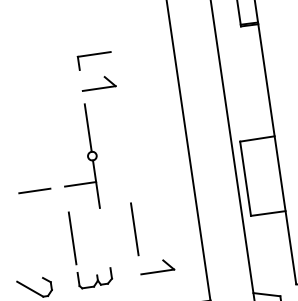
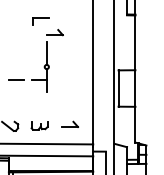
part: (94, 60) -> (40, 21), moved
line: (135, 228) -> (62, 104), removed
line: (72, 237) -> (31, 104), removed

